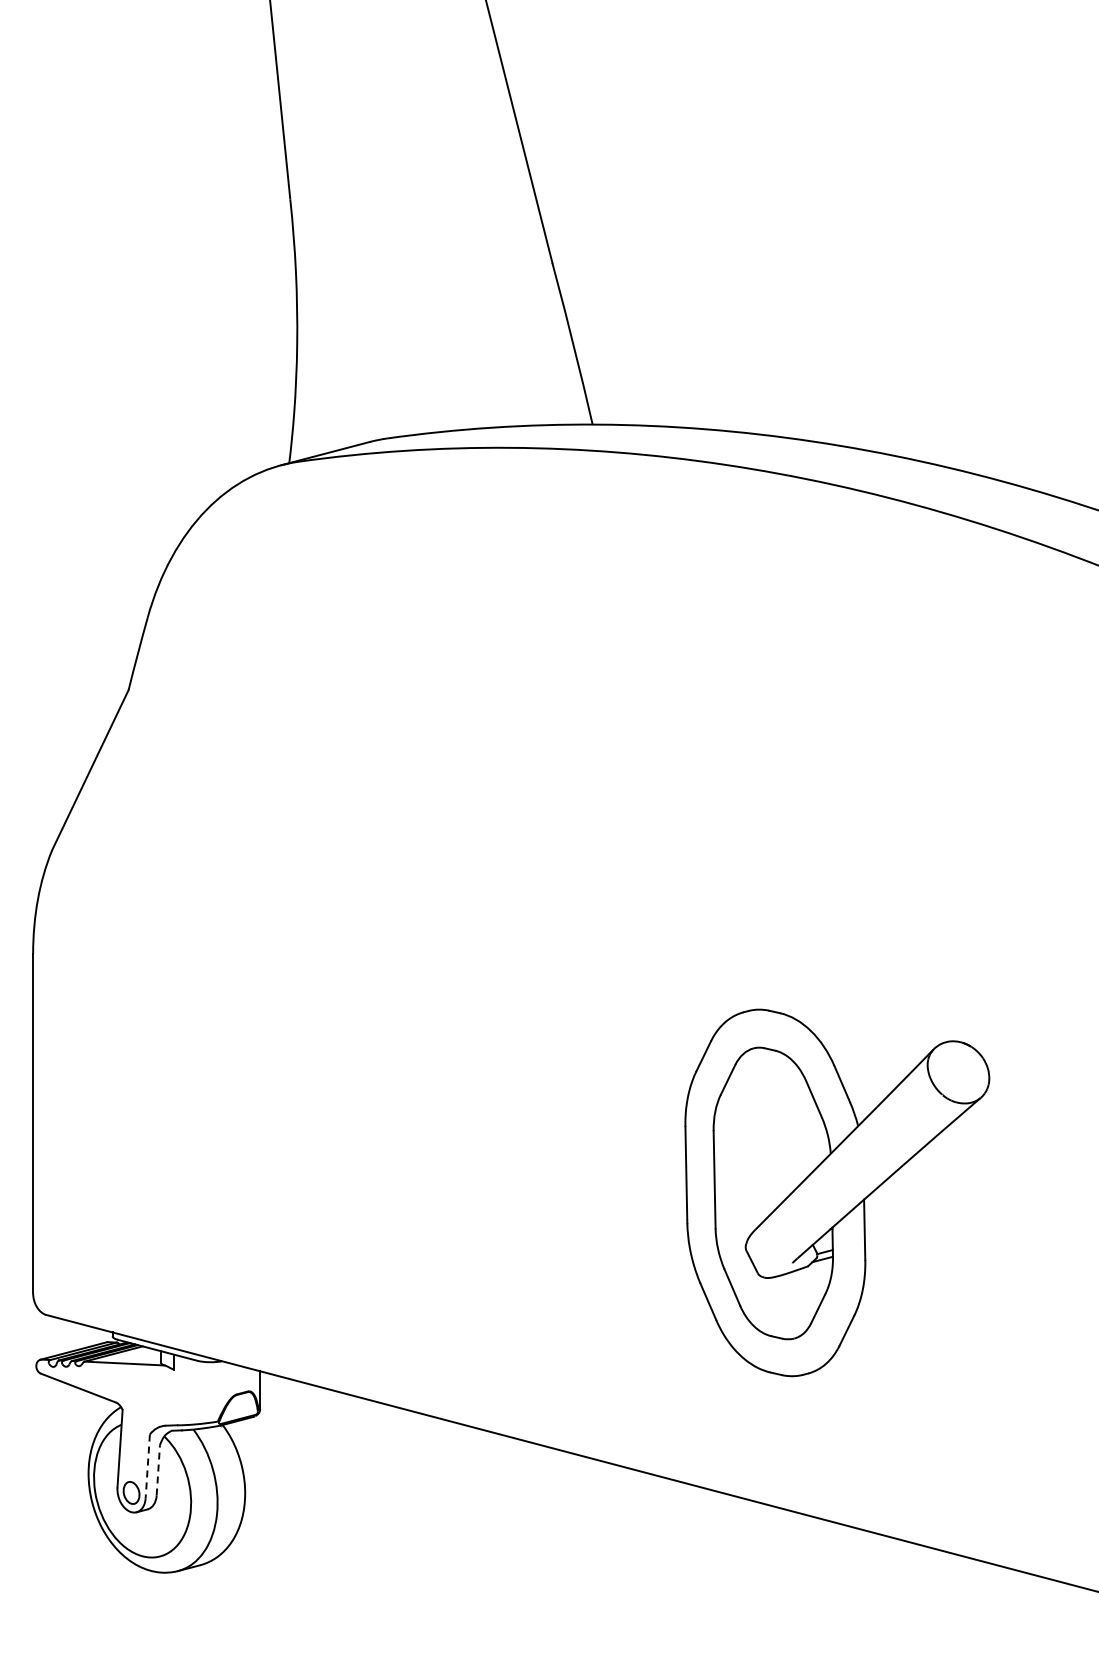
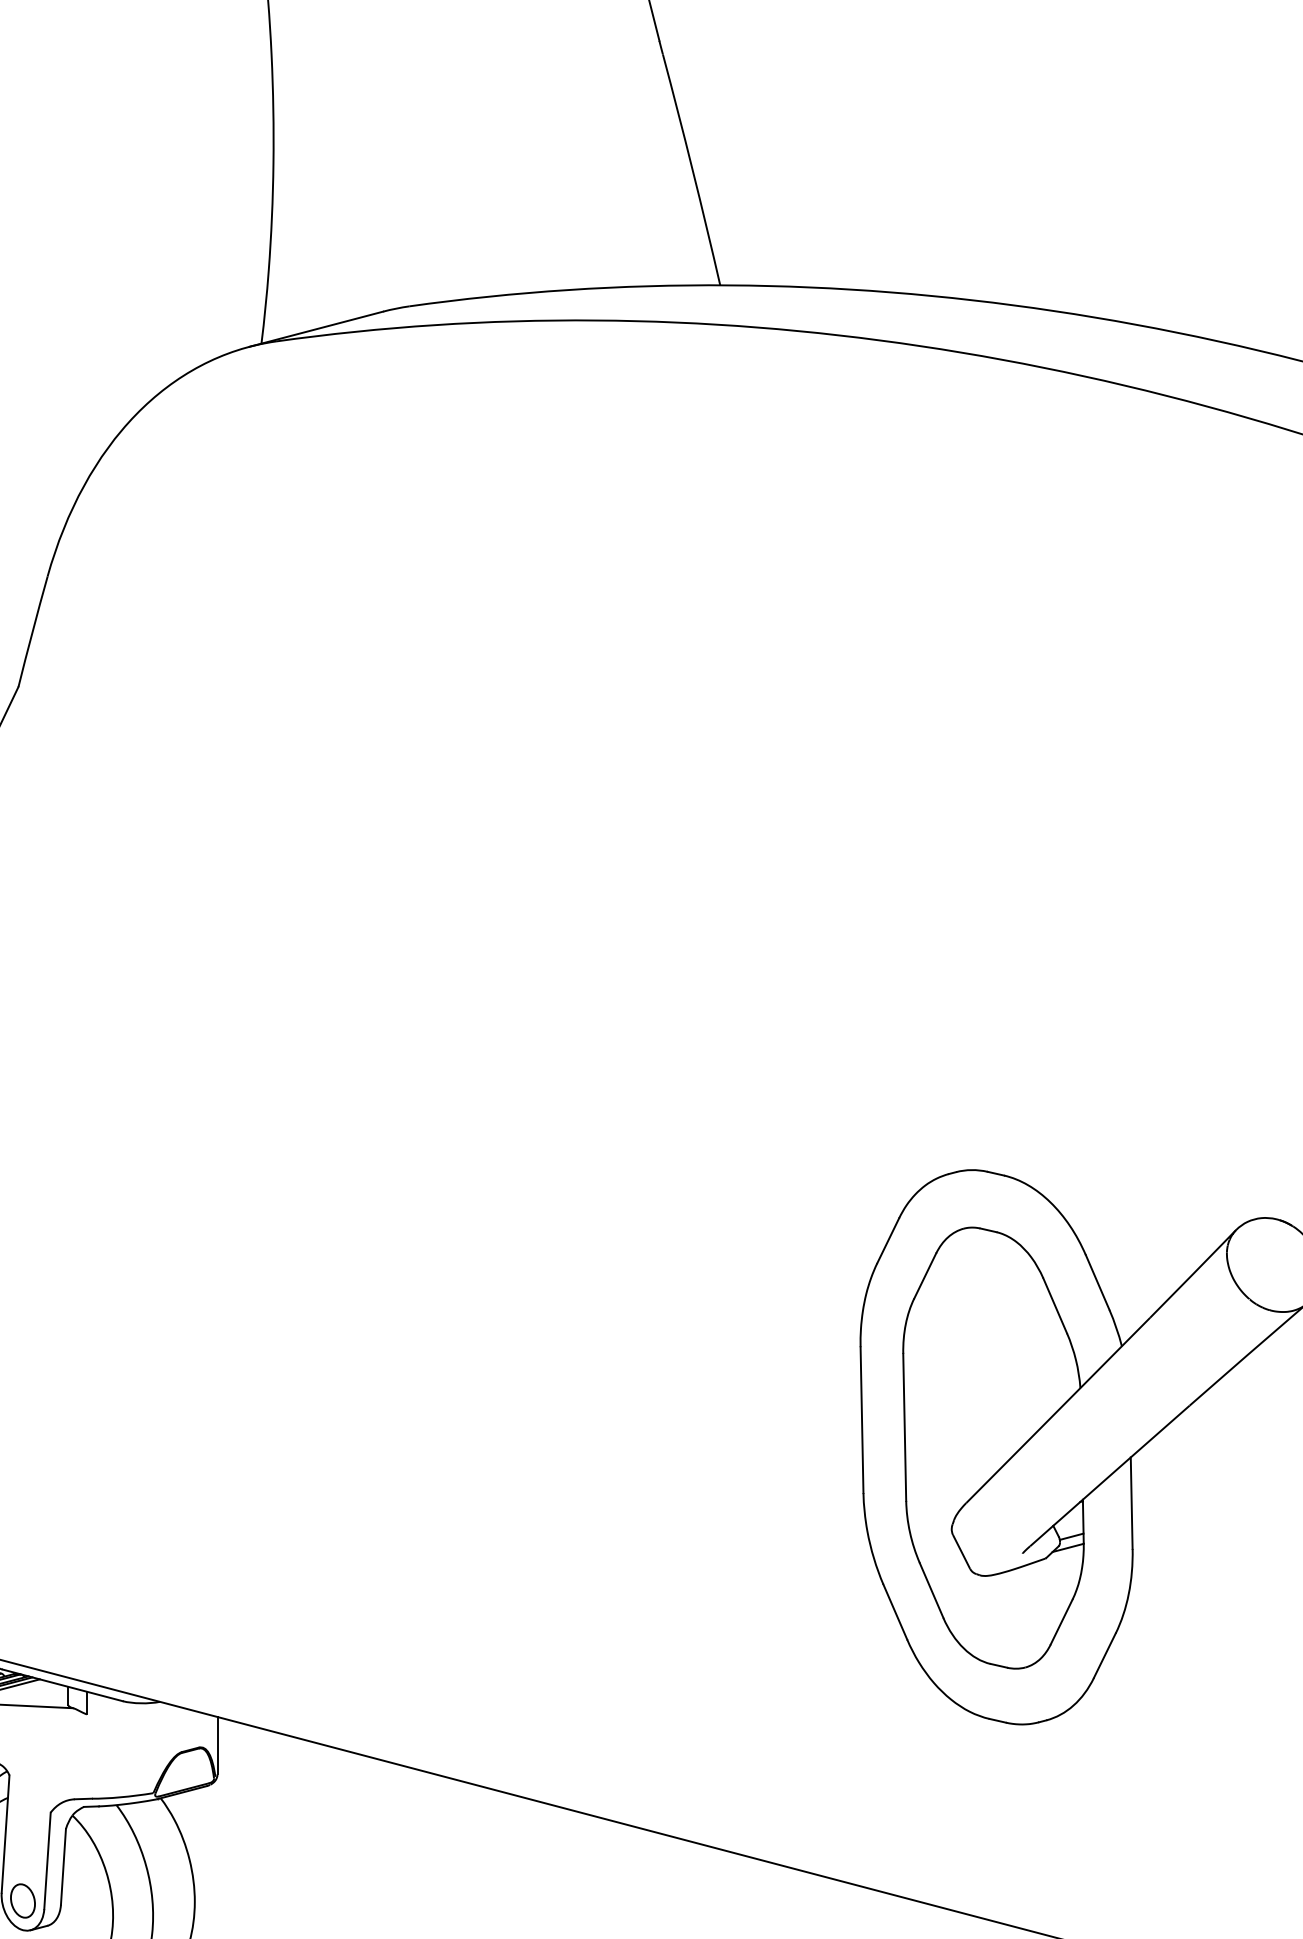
line: (147, 1466) -> (47, 1861), dashed -> solid
line: (158, 1469) -> (63, 1865), dashed -> solid

